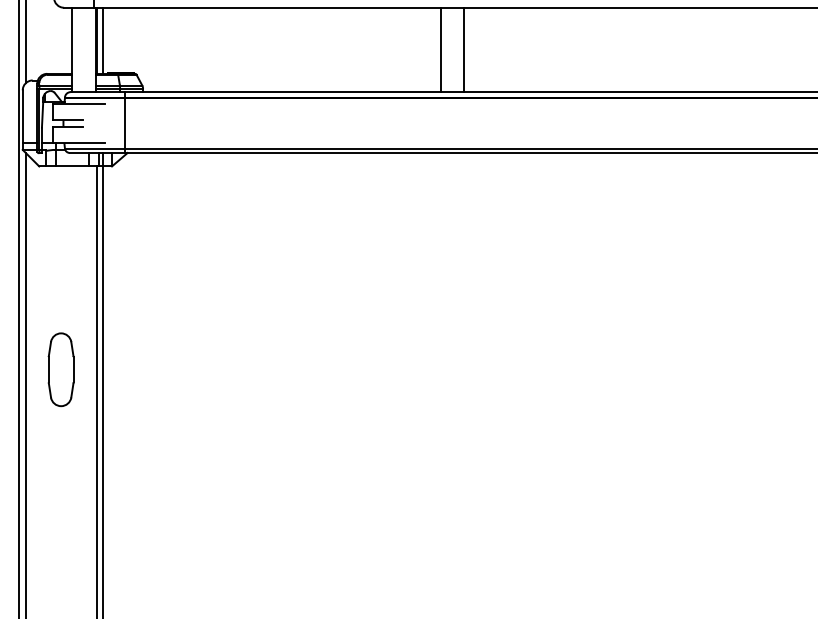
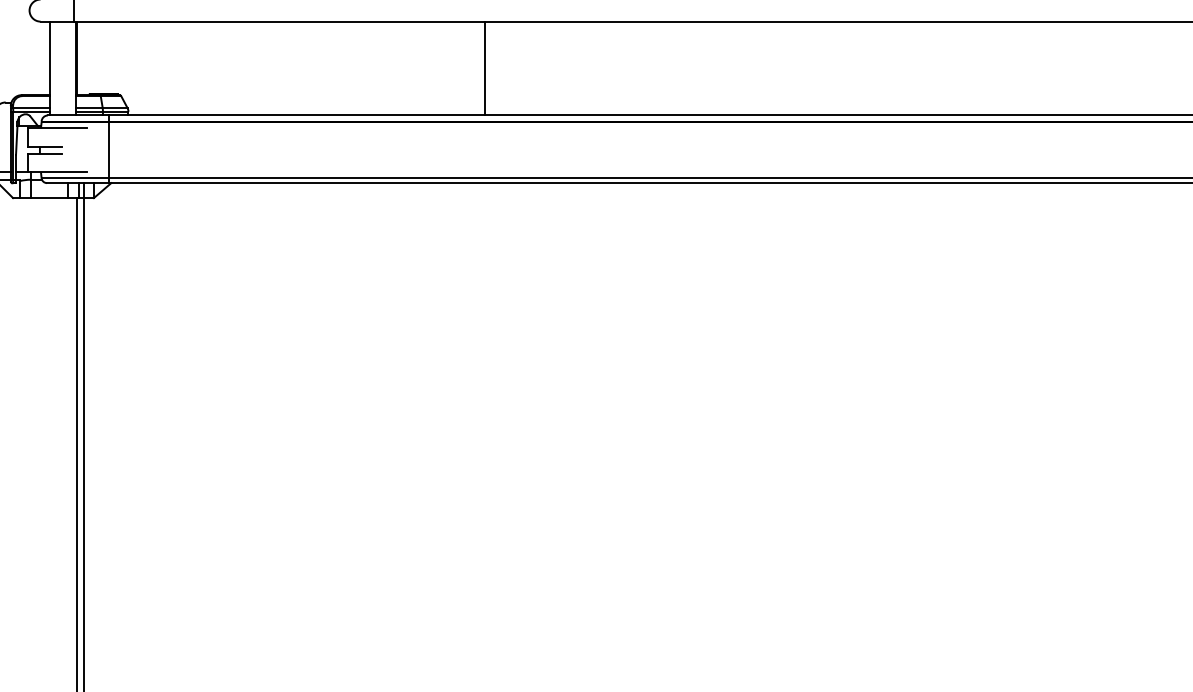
line: (103, 40) -> (84, 58), removed
line: (440, 49) -> (459, 68), removed
part: (61, 369) -> (37, 423), removed

